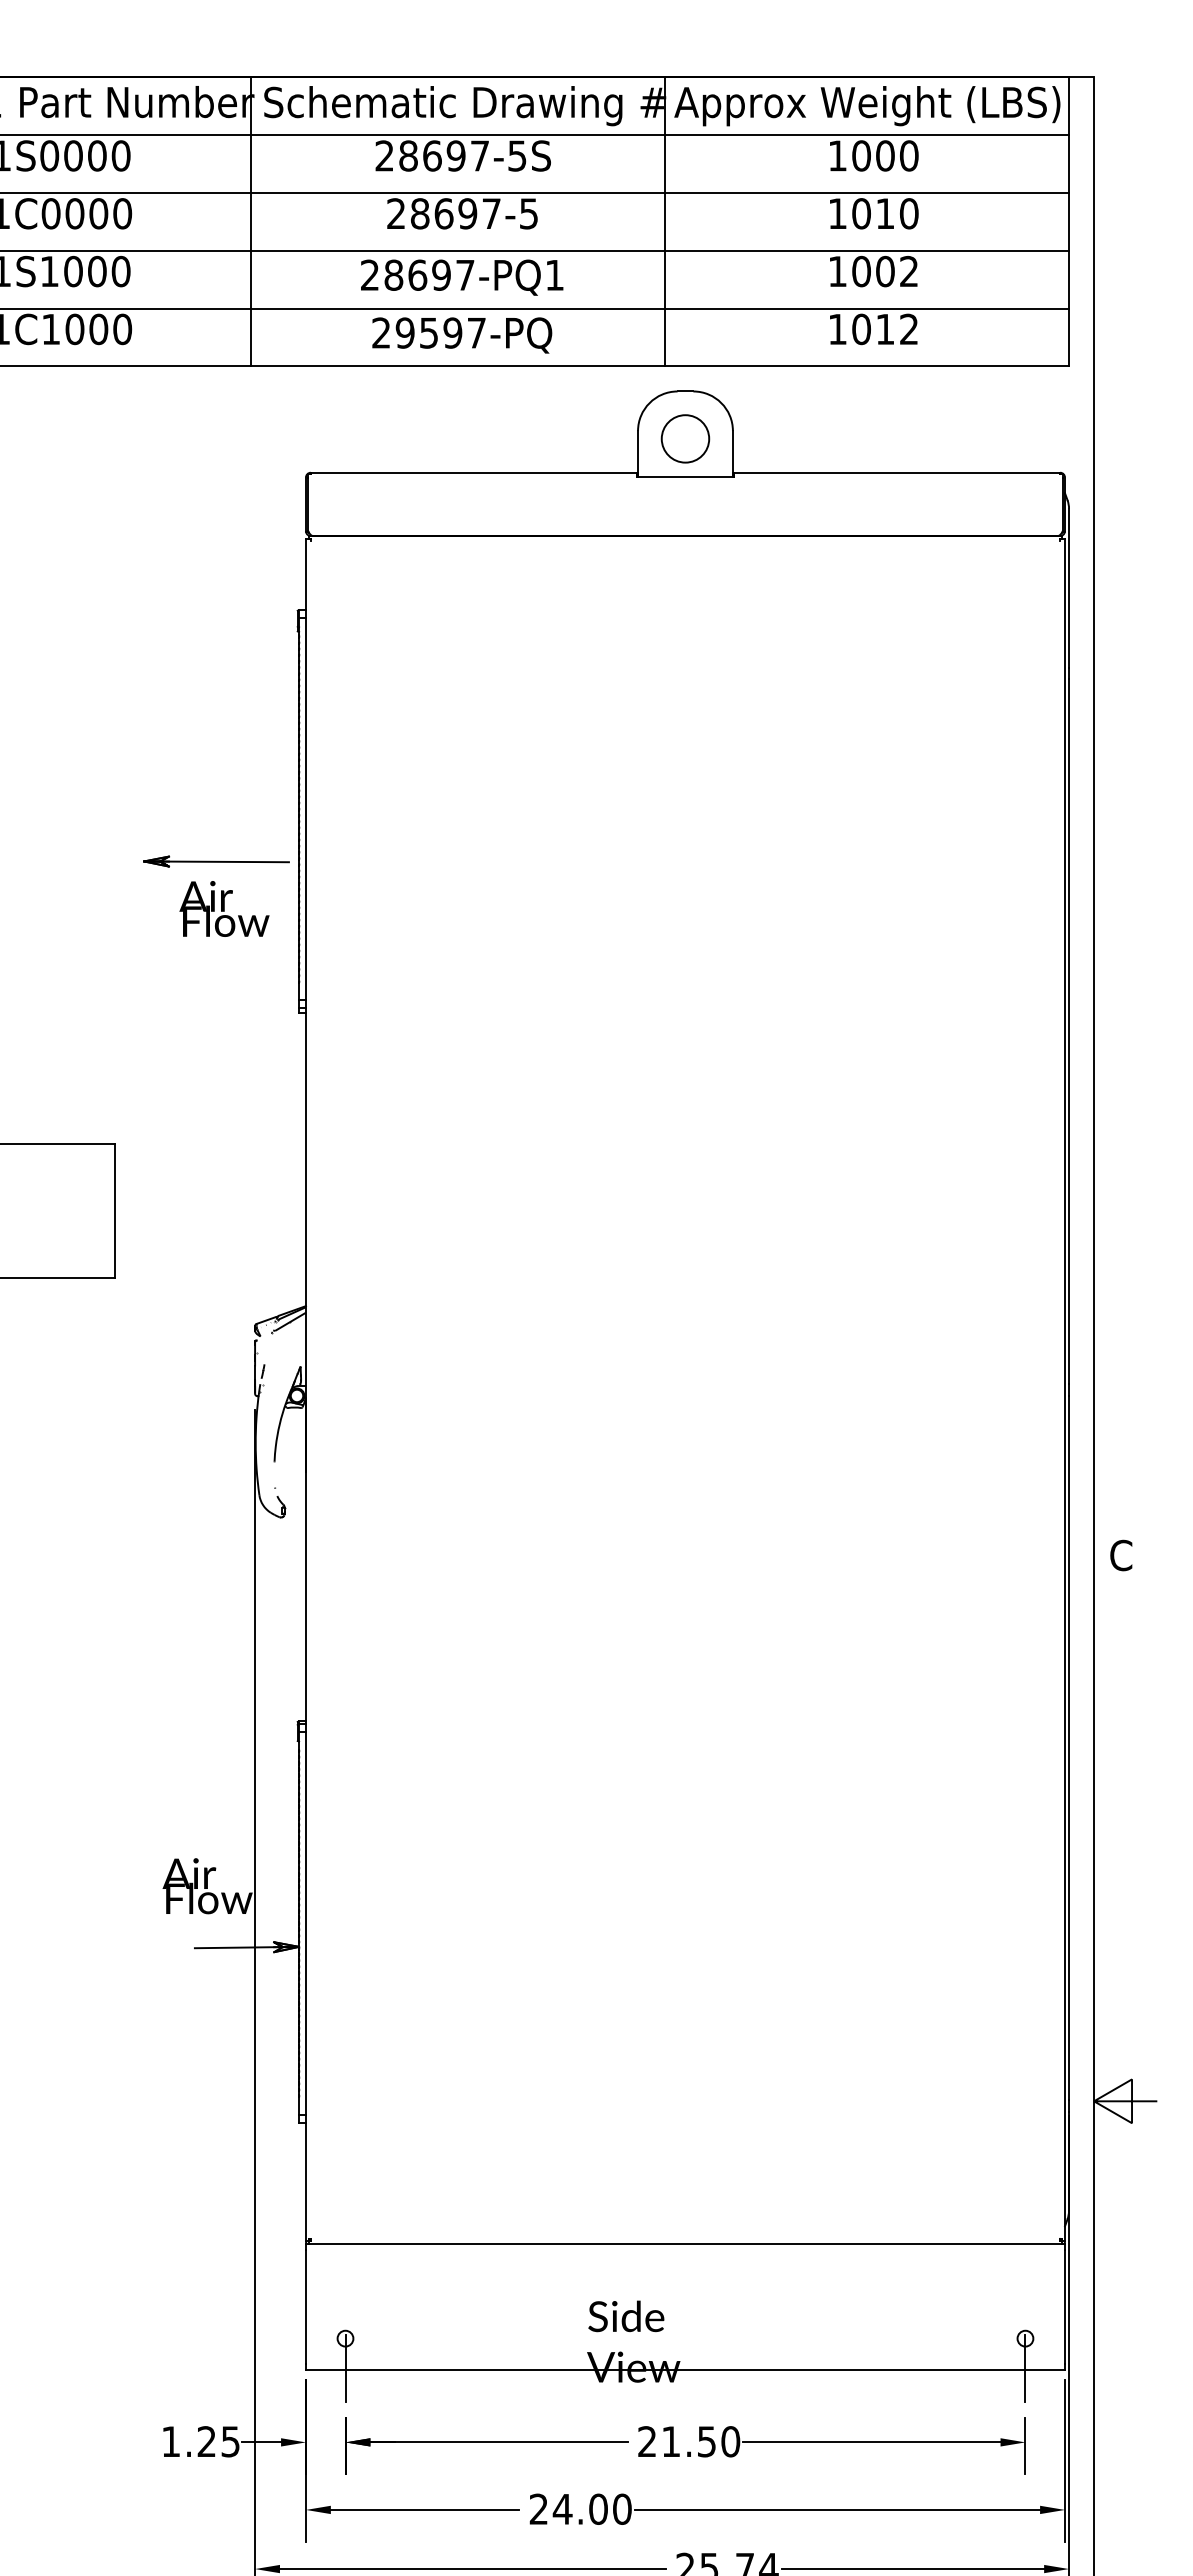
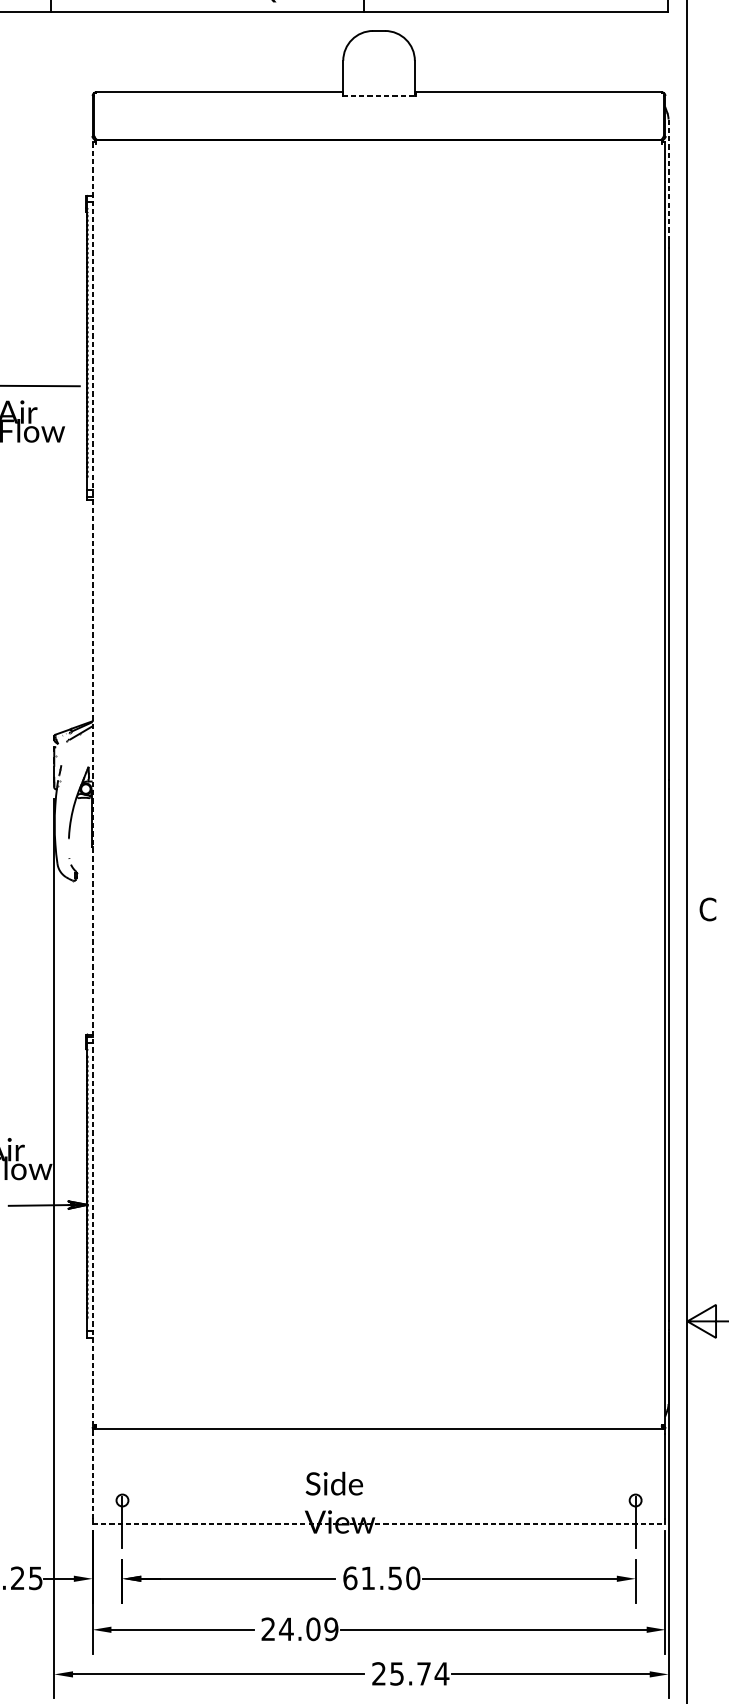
circle: (685, 438) -> (379, 66), removed
line: (685, 477) -> (379, 95), solid -> dashed
line: (1069, 588) -> (668, 179), solid -> dashed
line: (305, 1389) -> (92, 784), solid -> dashed
line: (305, 2307) -> (92, 1477), solid -> dashed
line: (685, 2370) -> (379, 1524), solid -> dashed
text: (647, 2441) -> (350, 1578), 21.50 -> 61.50
text: (621, 2508) -> (330, 1628), 24.00 -> 24.09

